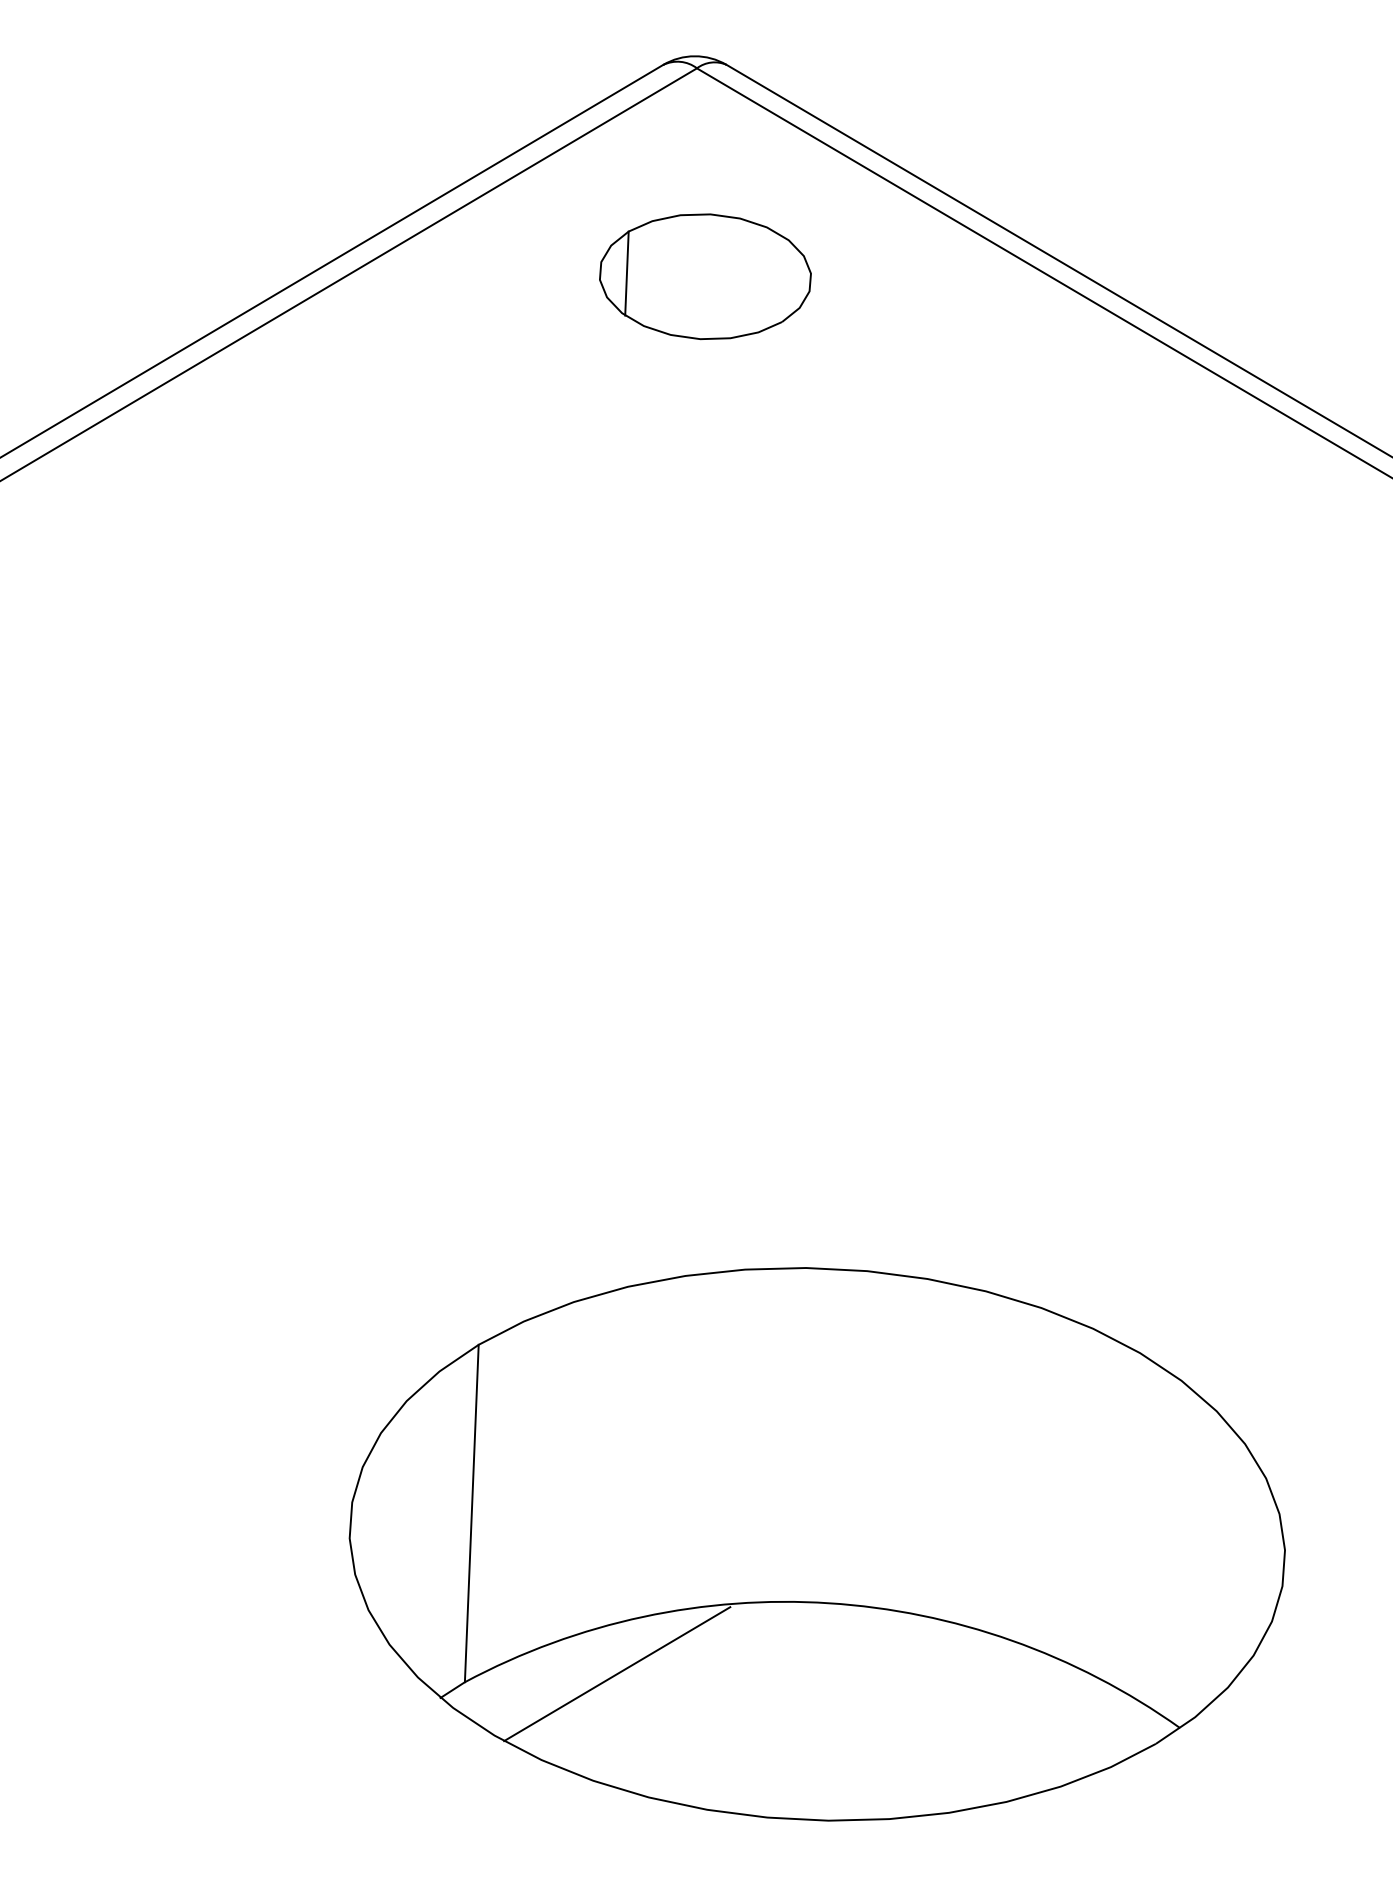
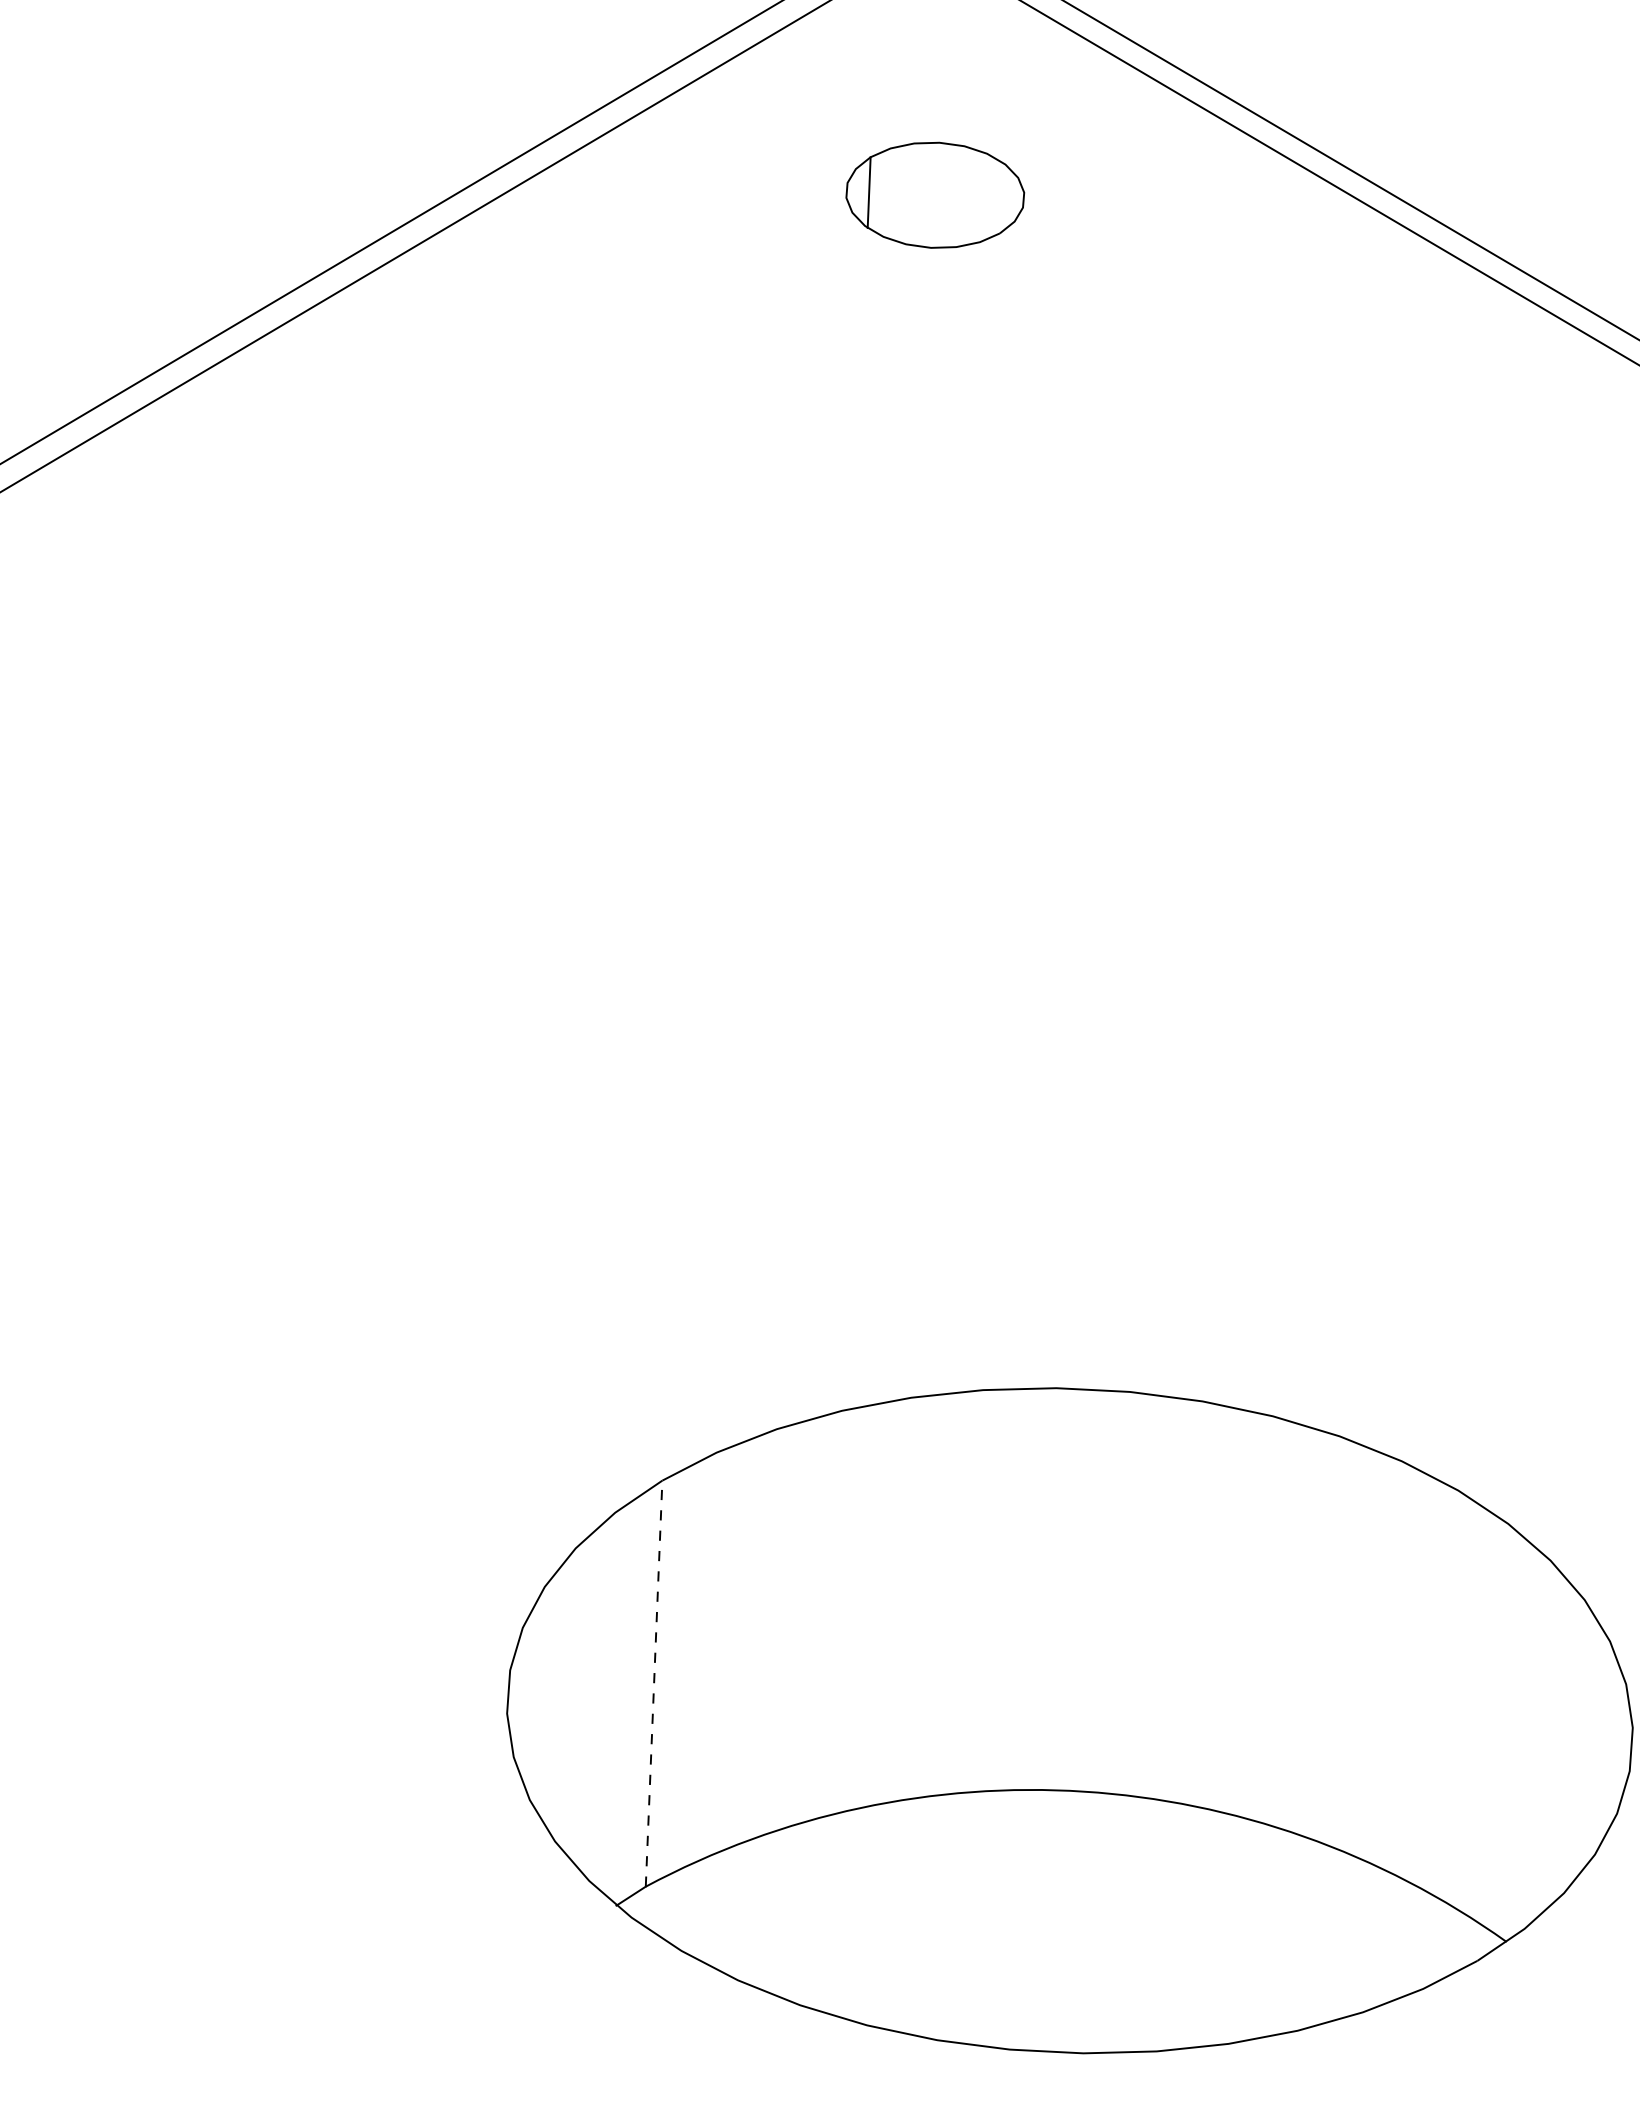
part: (705, 276) -> (935, 194), size x0.7
line: (471, 1513) -> (653, 1683), solid -> dashed
line: (617, 1674) -> (829, 1877), removed

